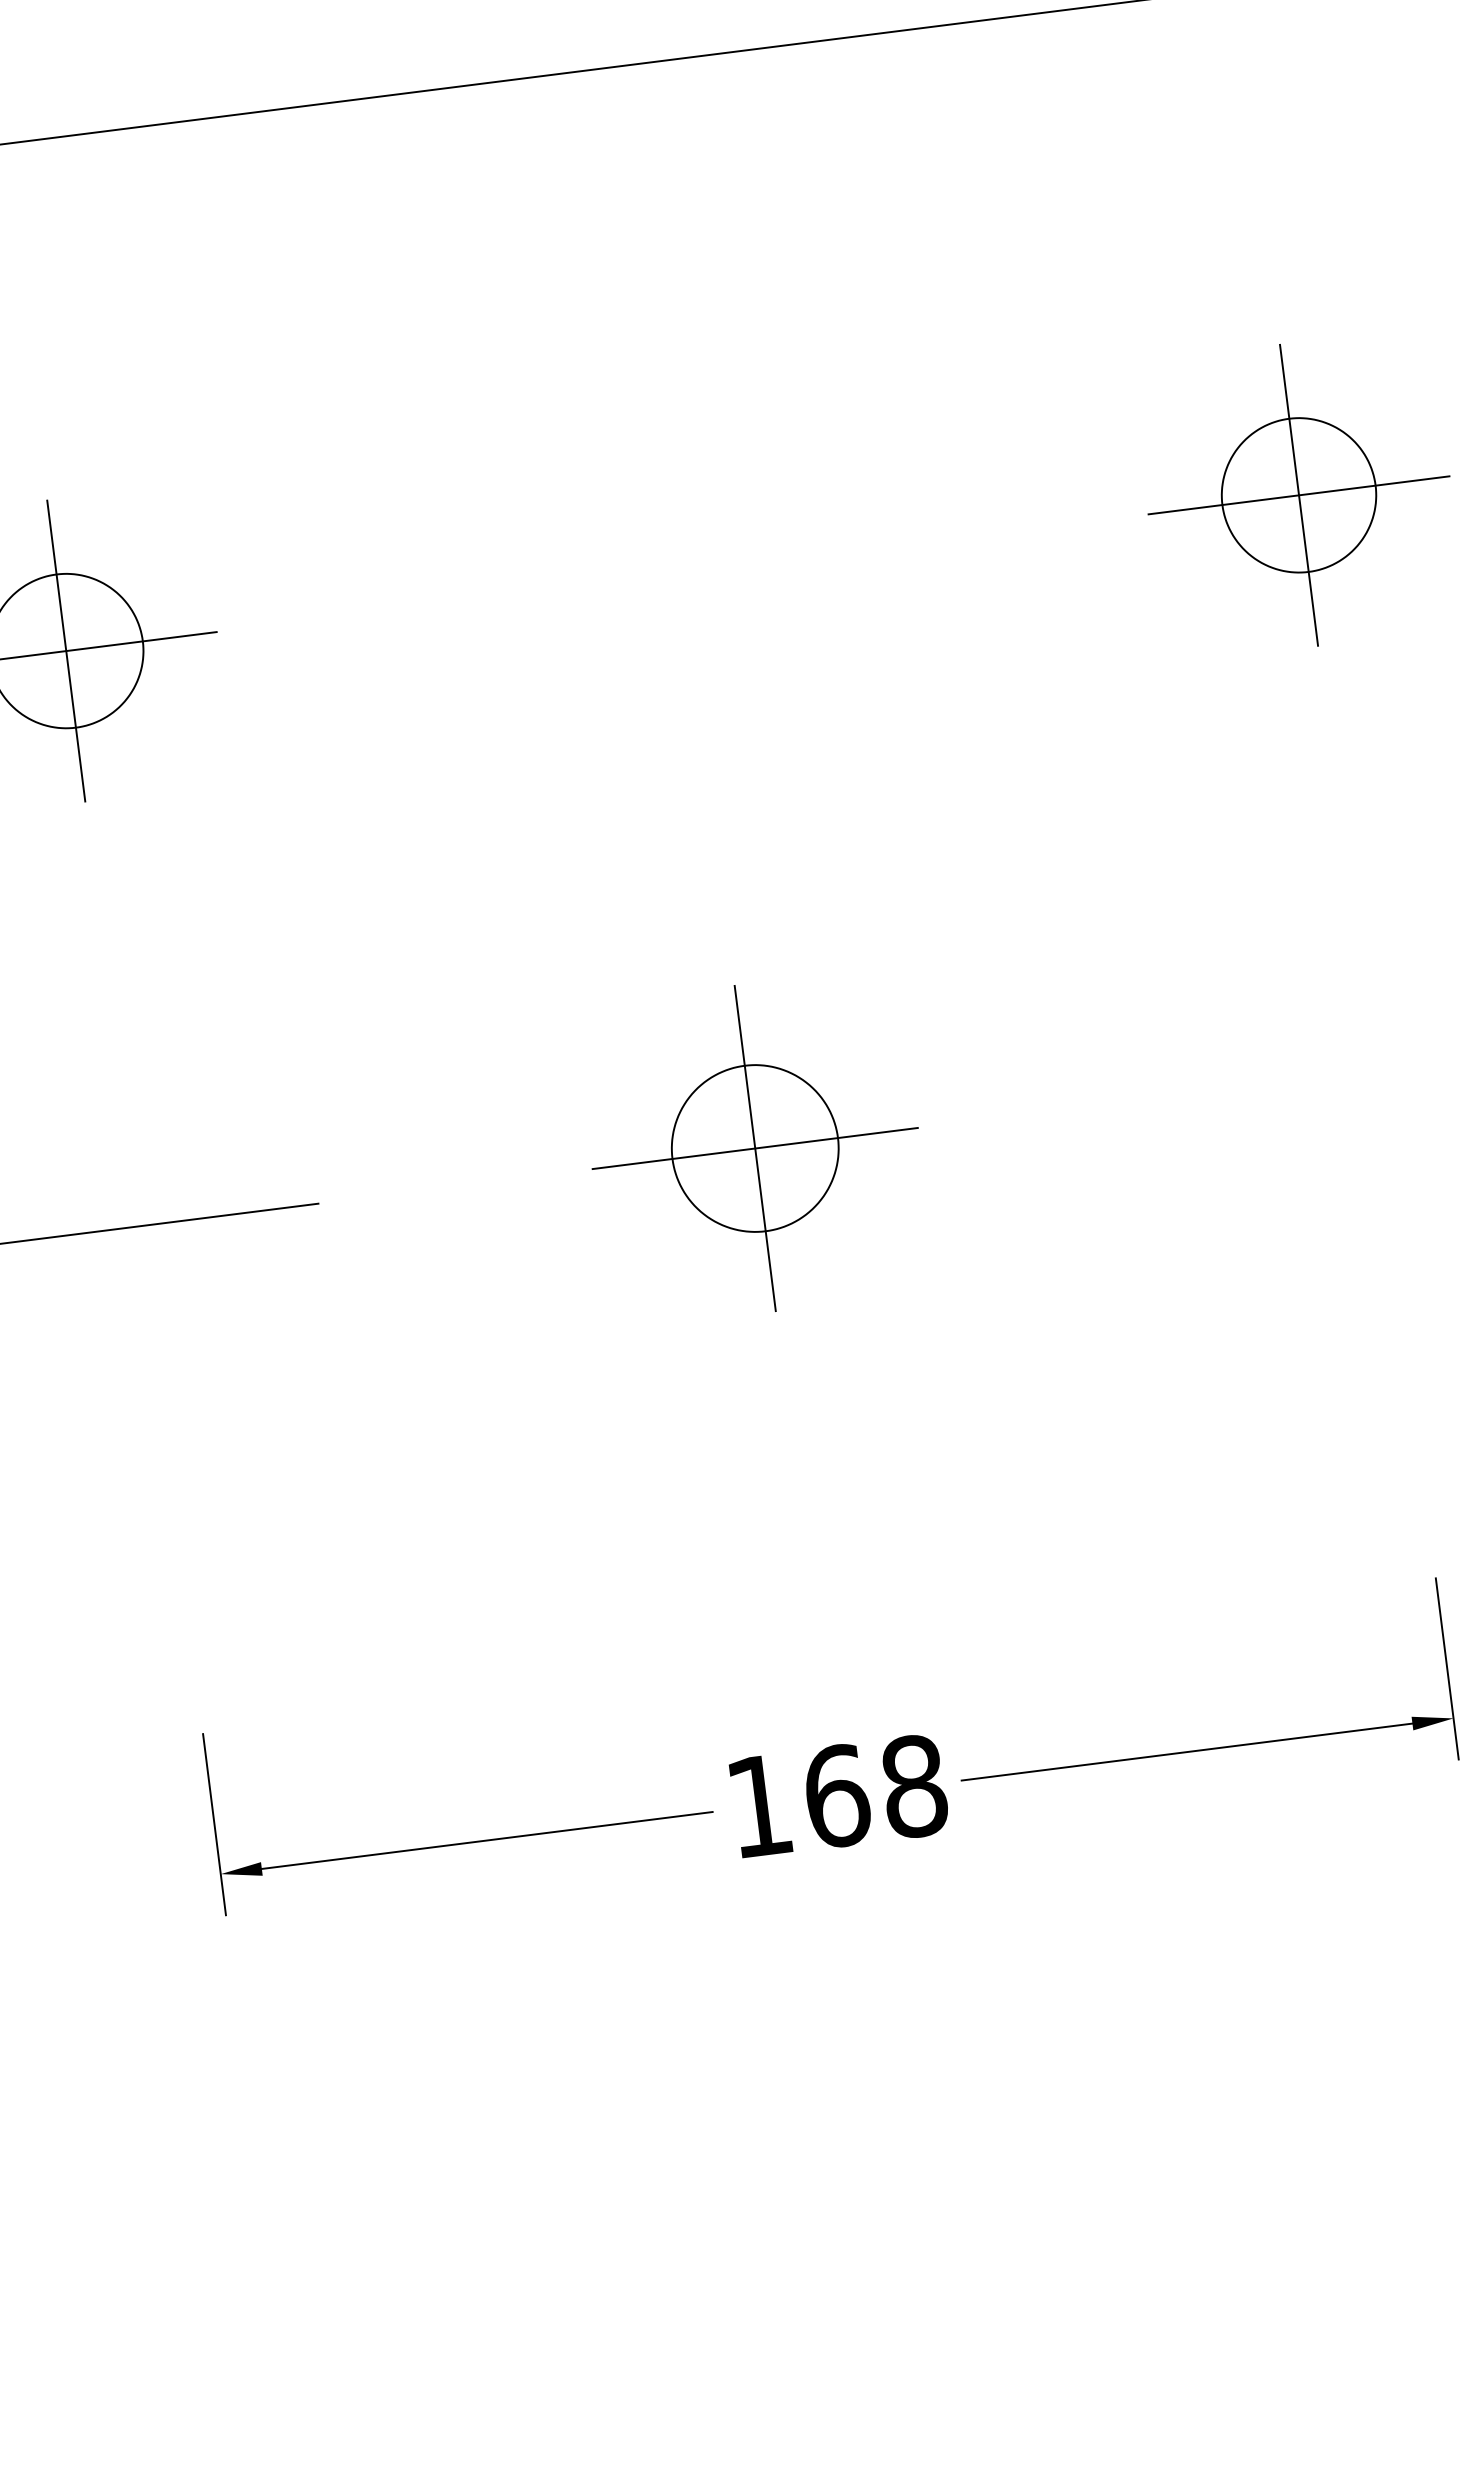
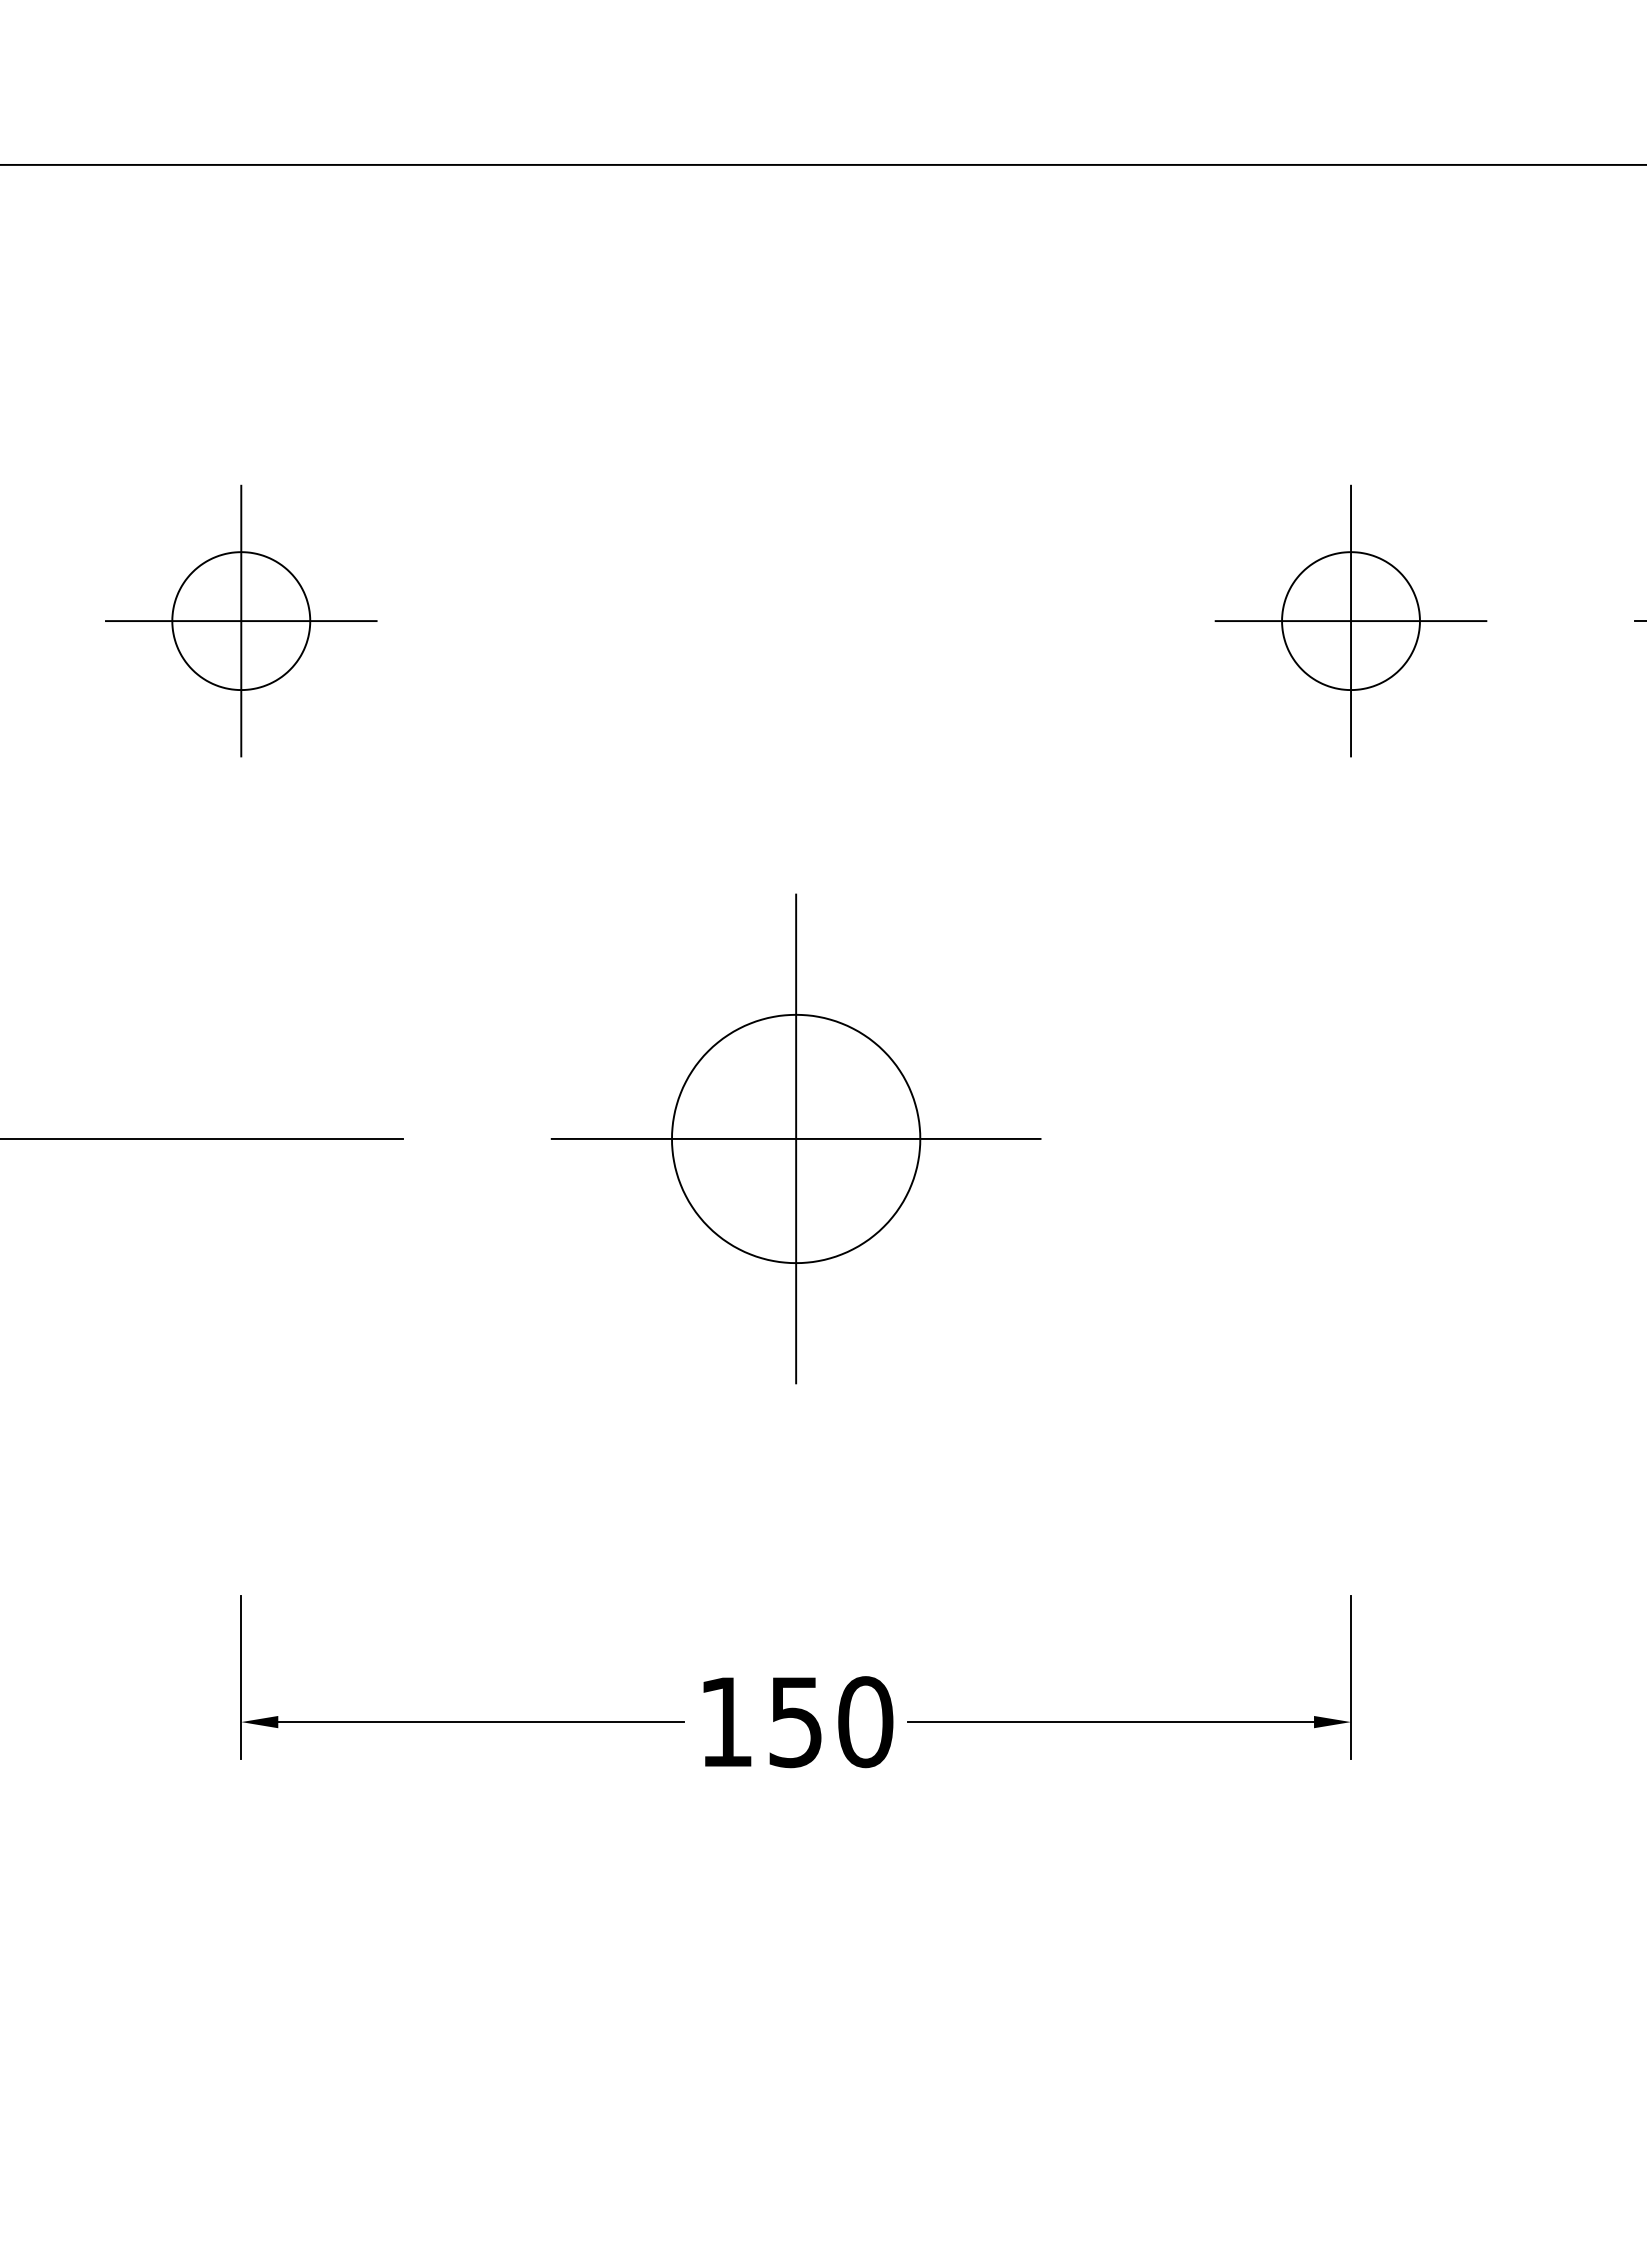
part: (754, 1148) -> (795, 1138), size x1.67
text: (876, 1791) -> (831, 1722), 168 -> 150

